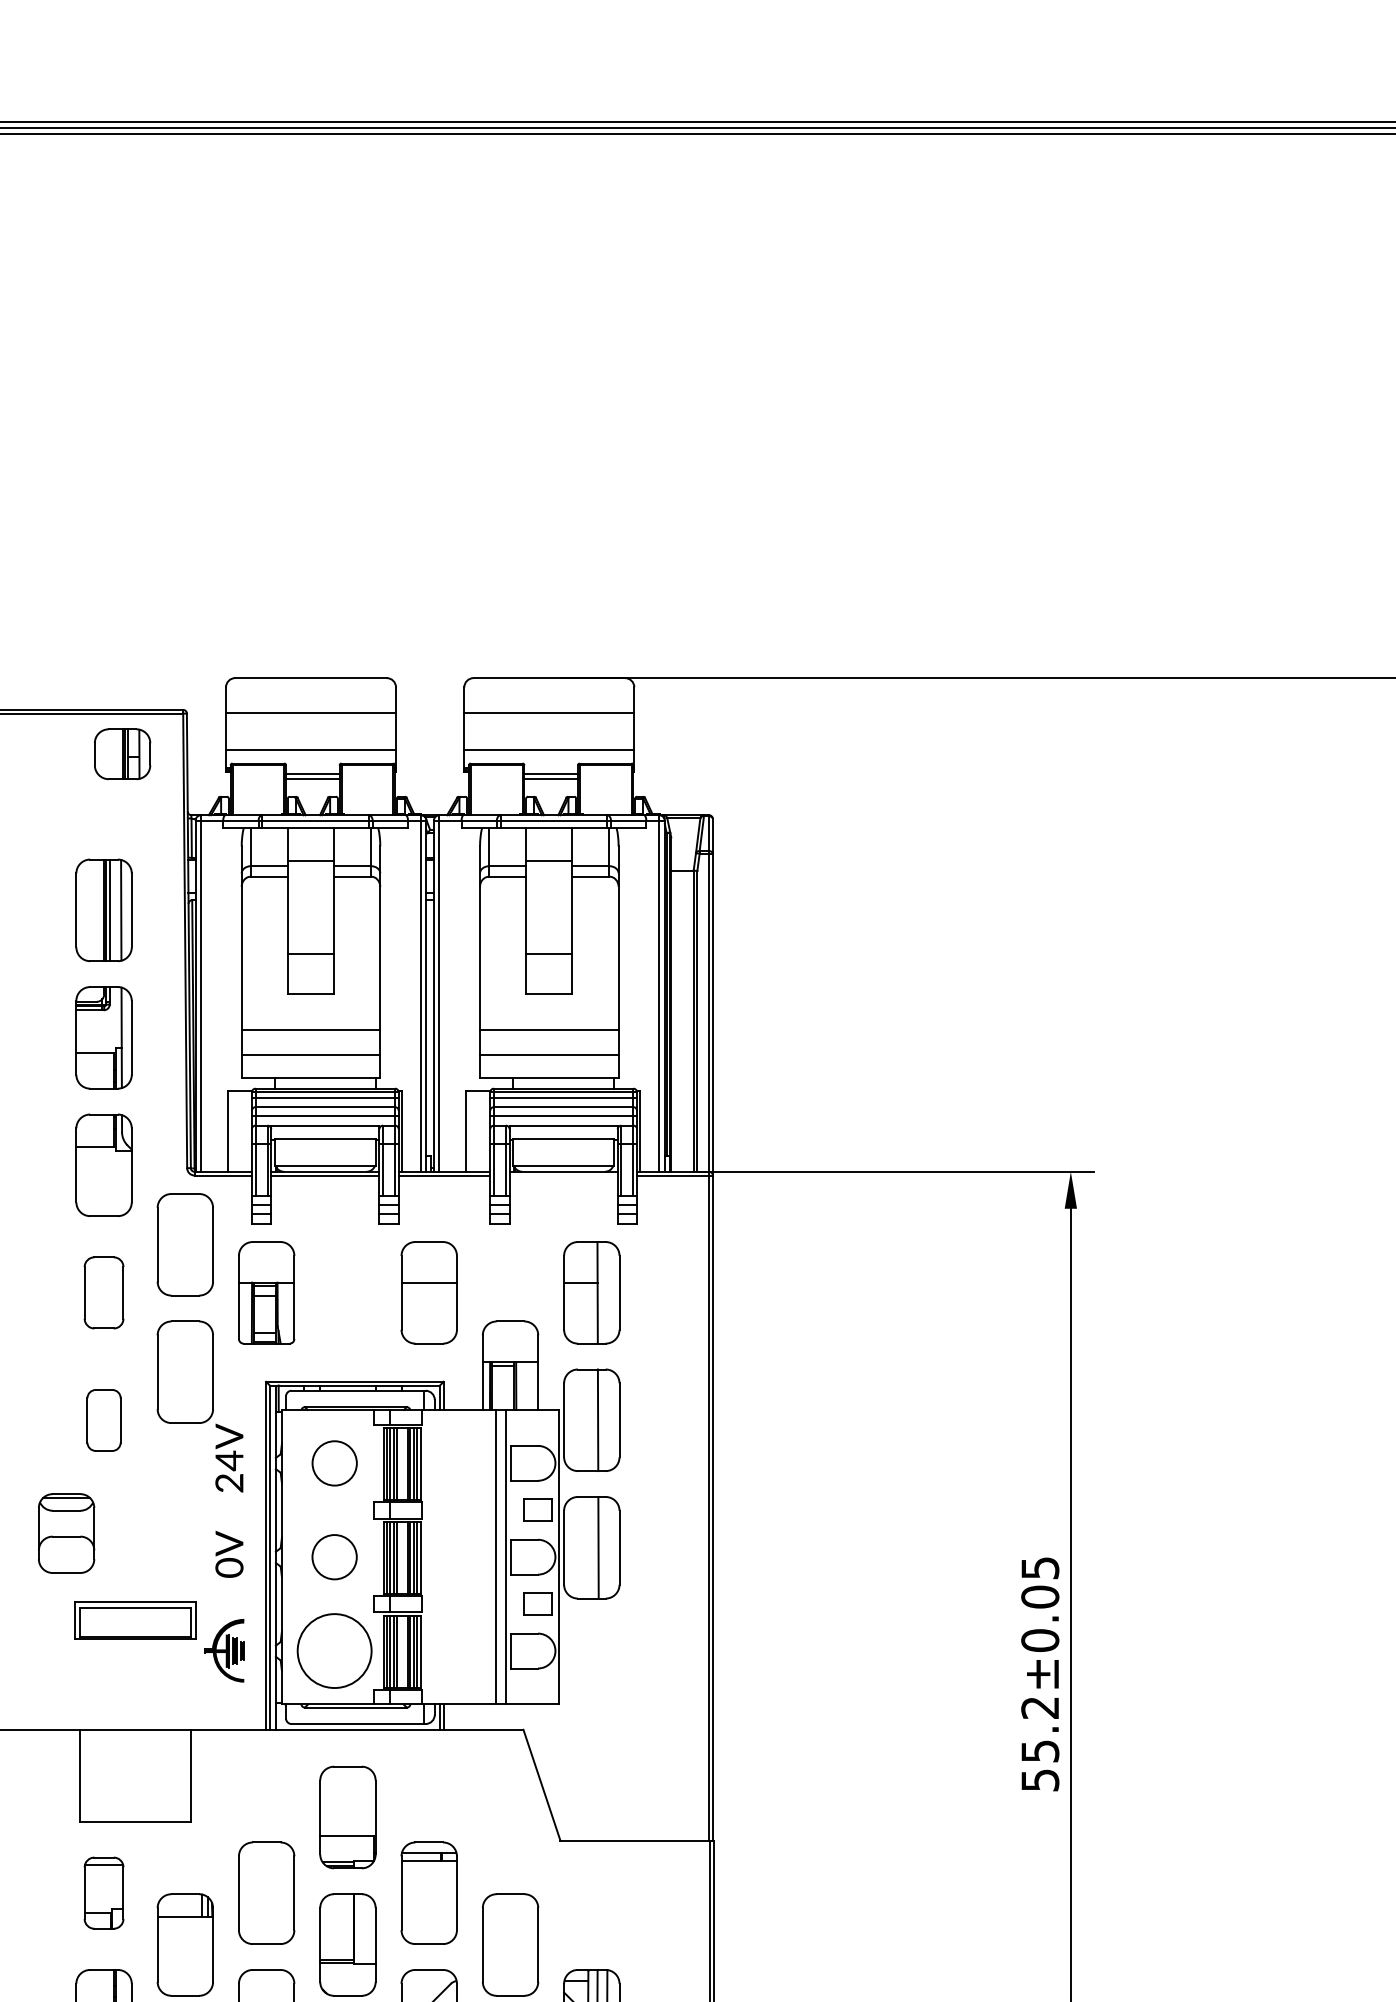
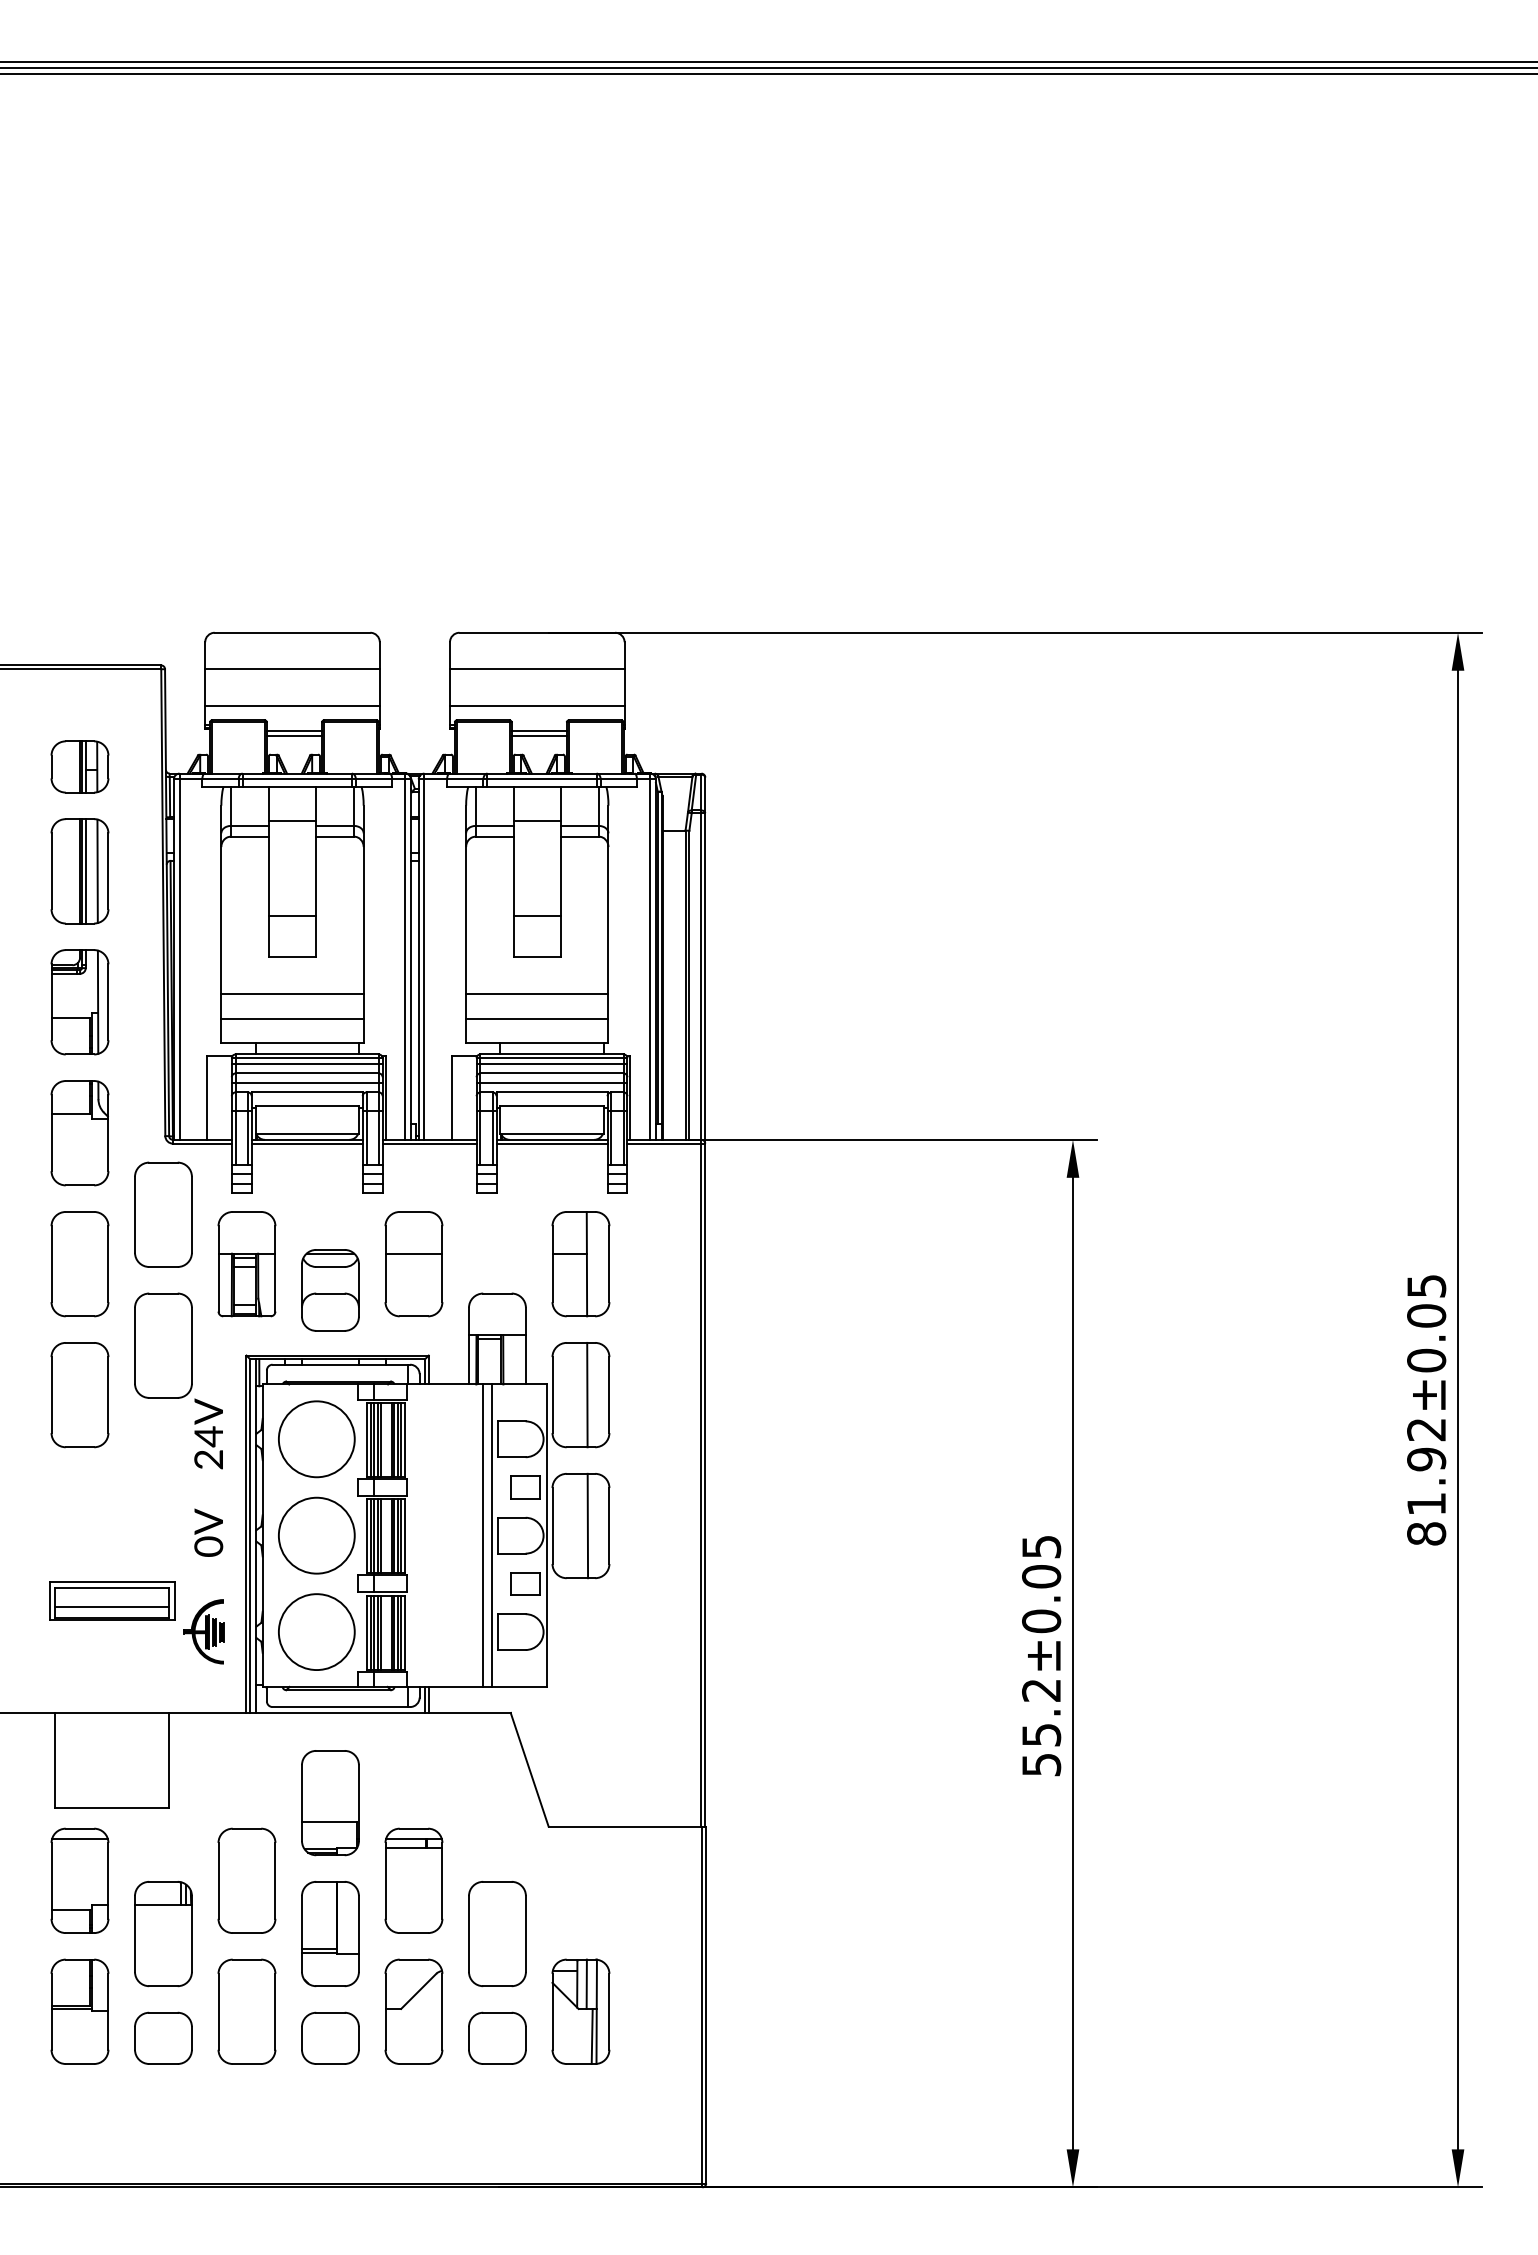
part: (122, 753) -> (79, 766), moved
line: (563, 1175) -> (551, 1143), added
part: (103, 1293) -> (79, 1264), size x1.43
part: (103, 1420) -> (79, 1395), size x1.67
circle: (334, 1463) -> (316, 1439), size x1.67
part: (66, 1533) -> (330, 1290), moved
circle: (334, 1557) -> (316, 1535), size x1.67
line: (135, 1626) -> (112, 1606), added
part: (103, 1892) -> (79, 1880), size x1.43

